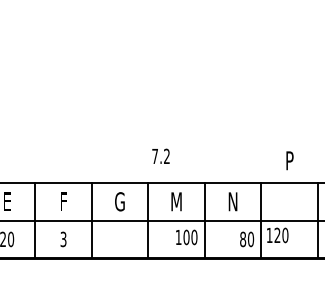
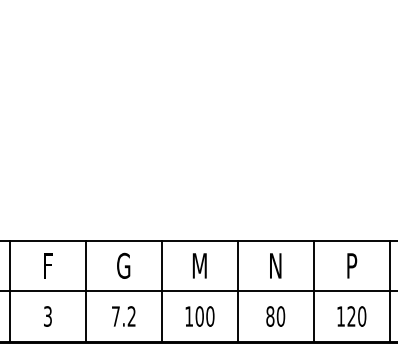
text: (160, 155) -> (123, 315), moved
text: (289, 160) -> (351, 265), moved
text: (277, 235) -> (351, 316), moved
text: (186, 237) -> (199, 316), moved
text: (247, 239) -> (276, 316), moved

